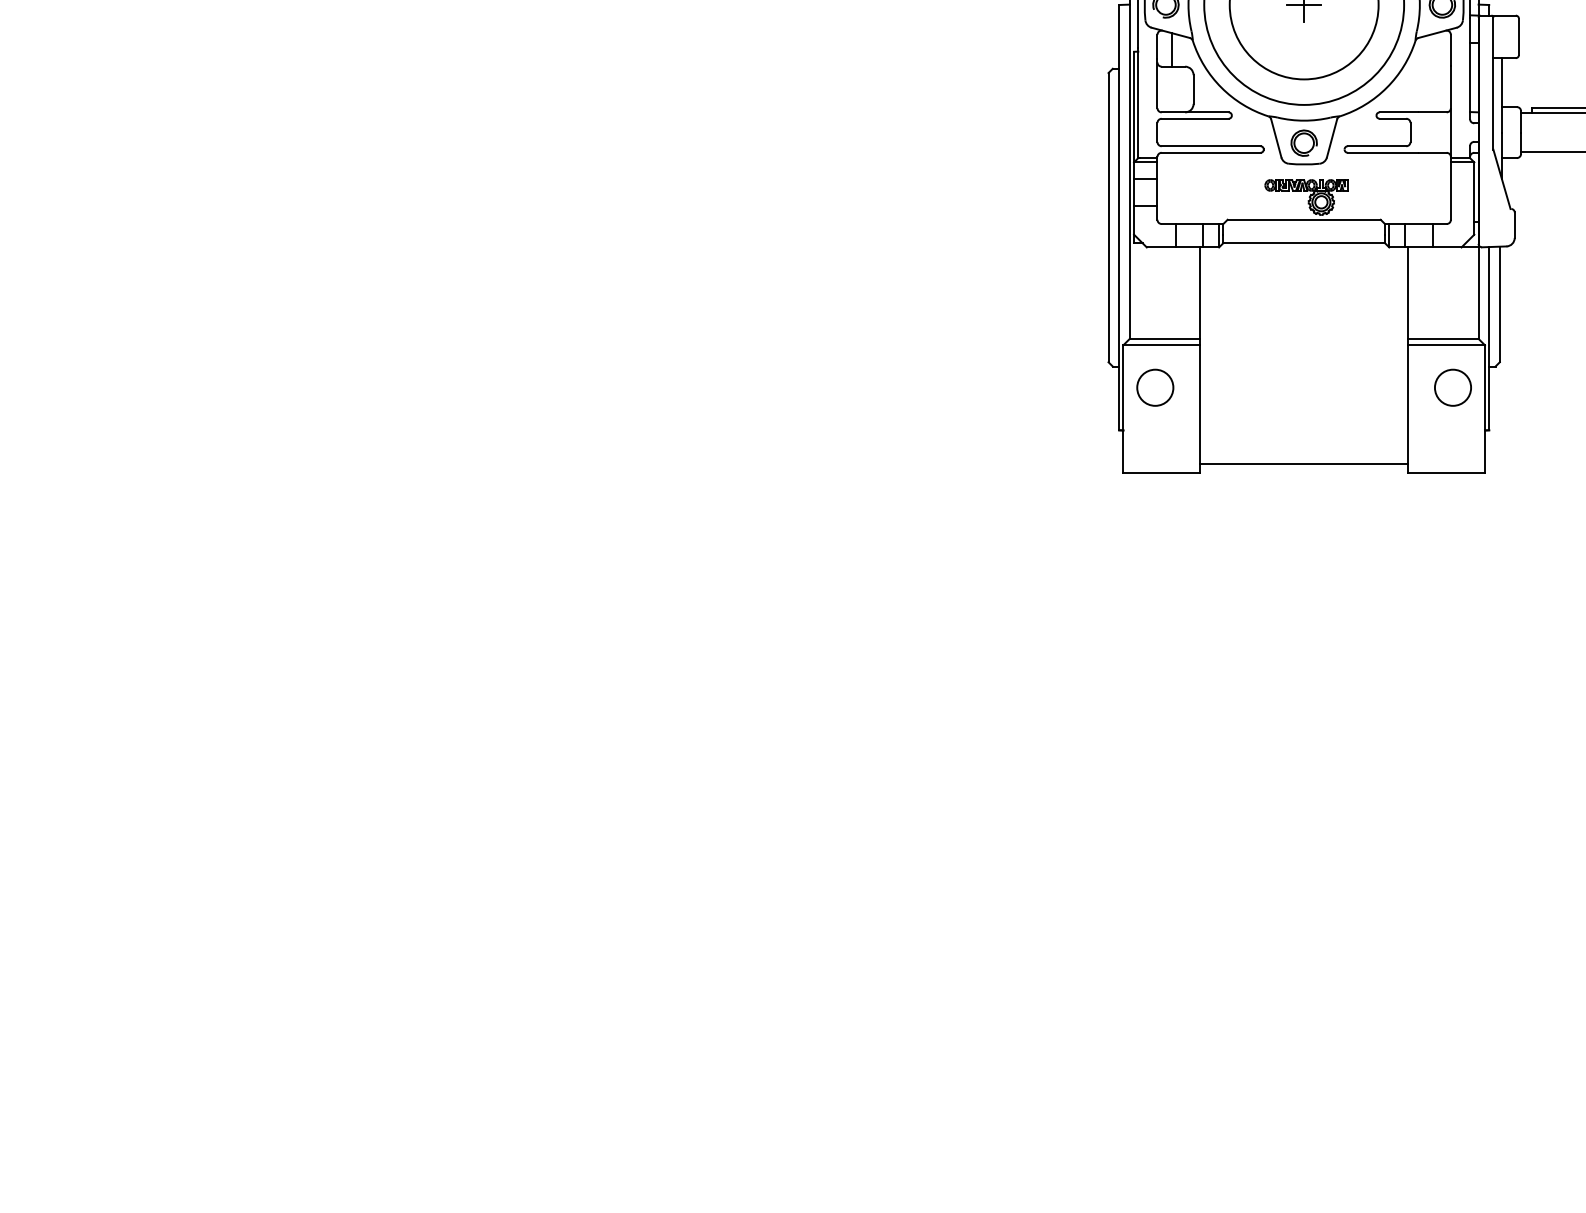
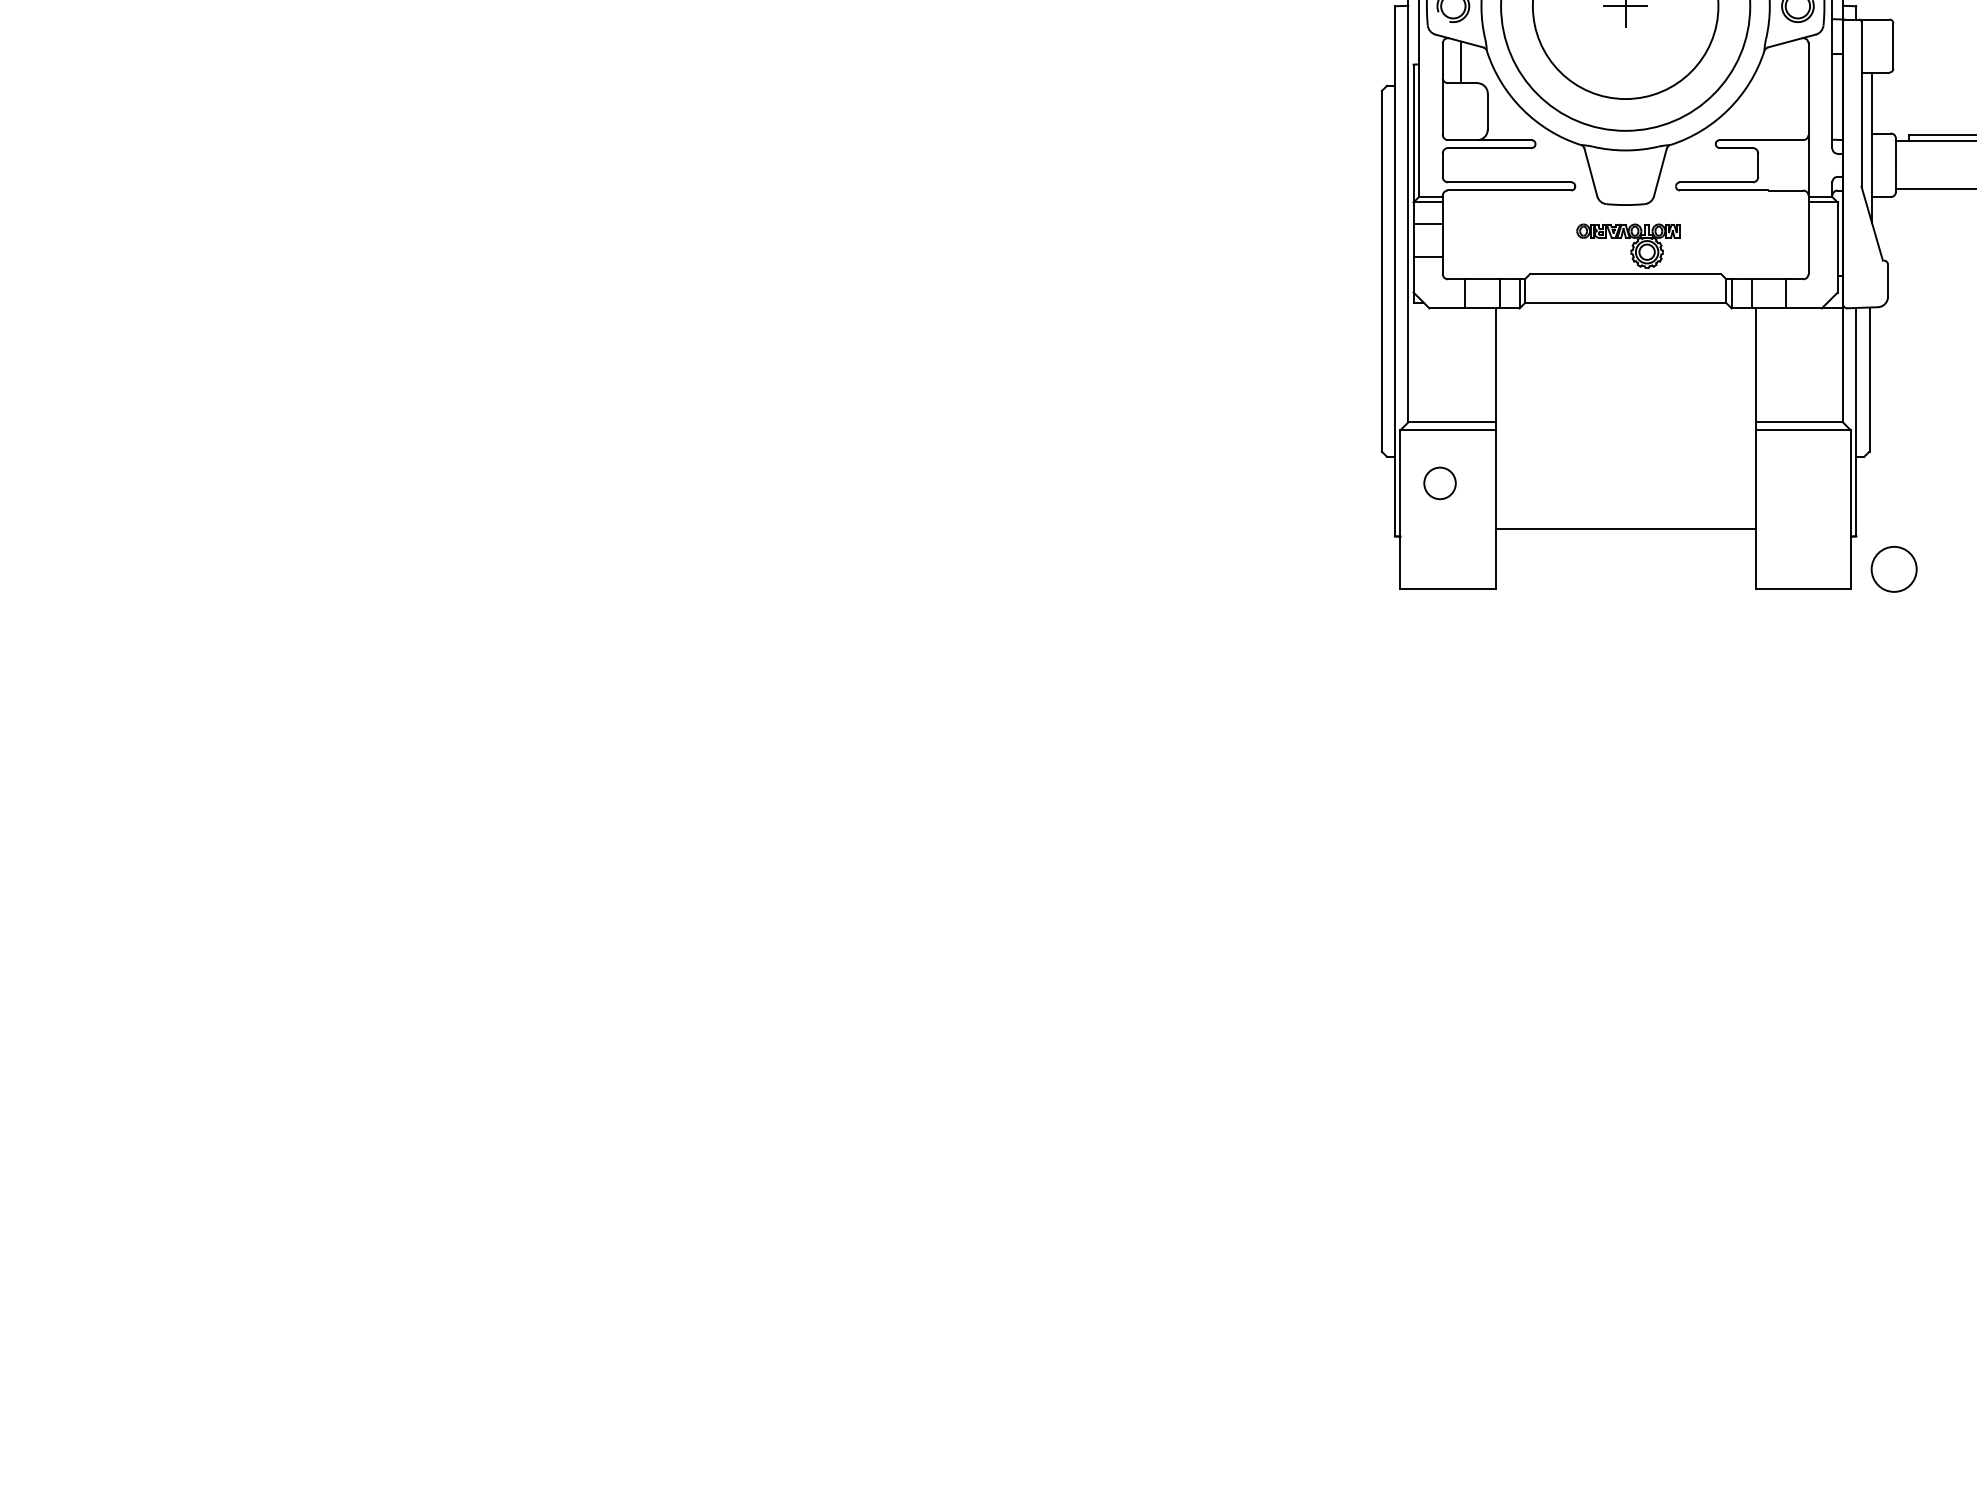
part: (1304, 143) -> (1625, 178), removed
circle: (1154, 387) -> (1439, 483), size x0.7
circle: (1452, 387) -> (1893, 569), moved
line: (1304, 464) -> (1625, 529), moved

